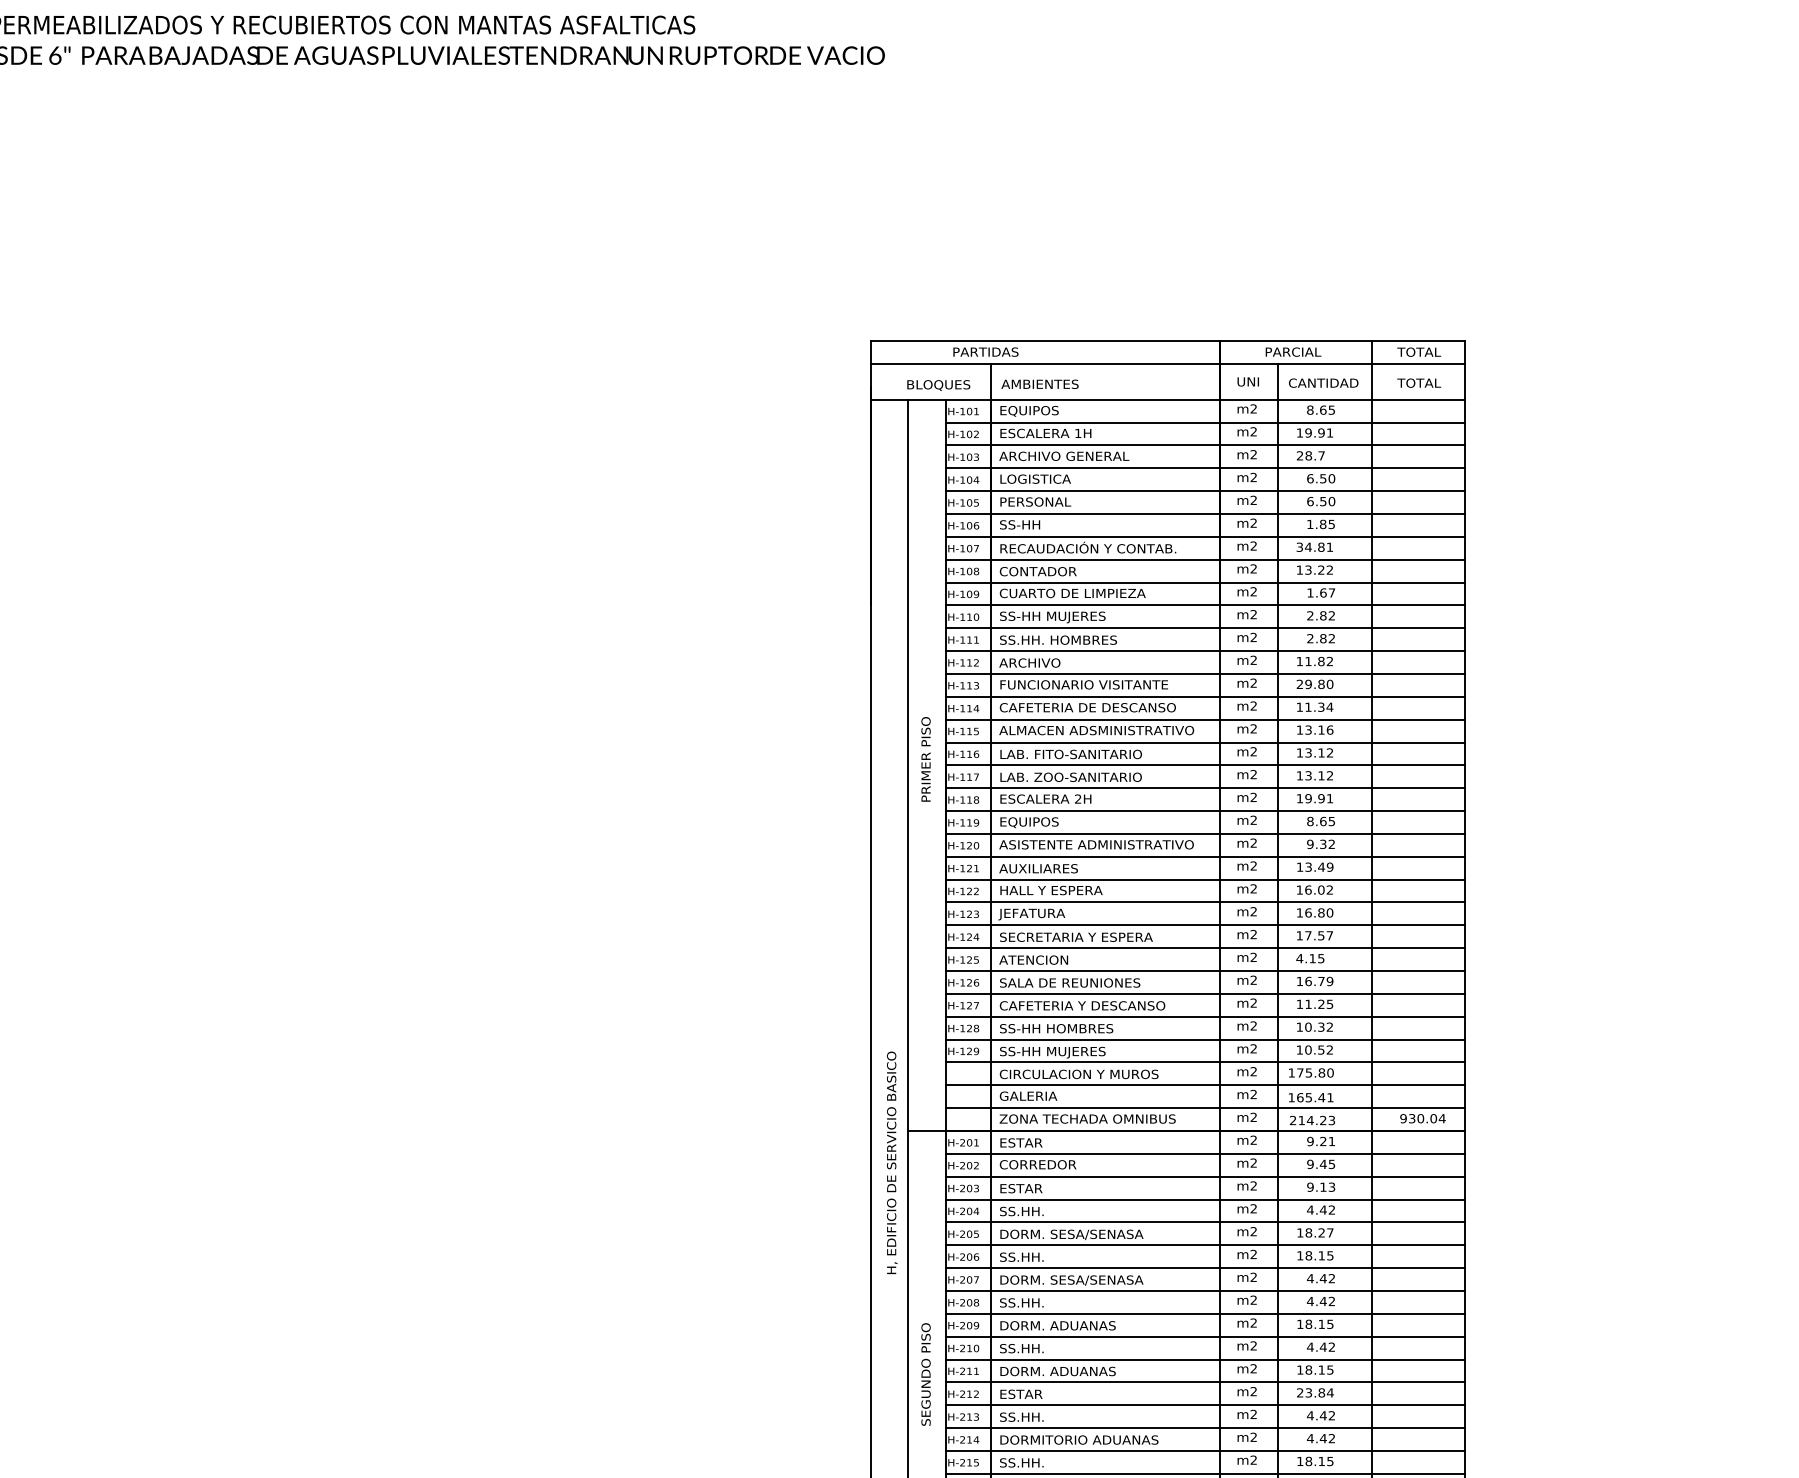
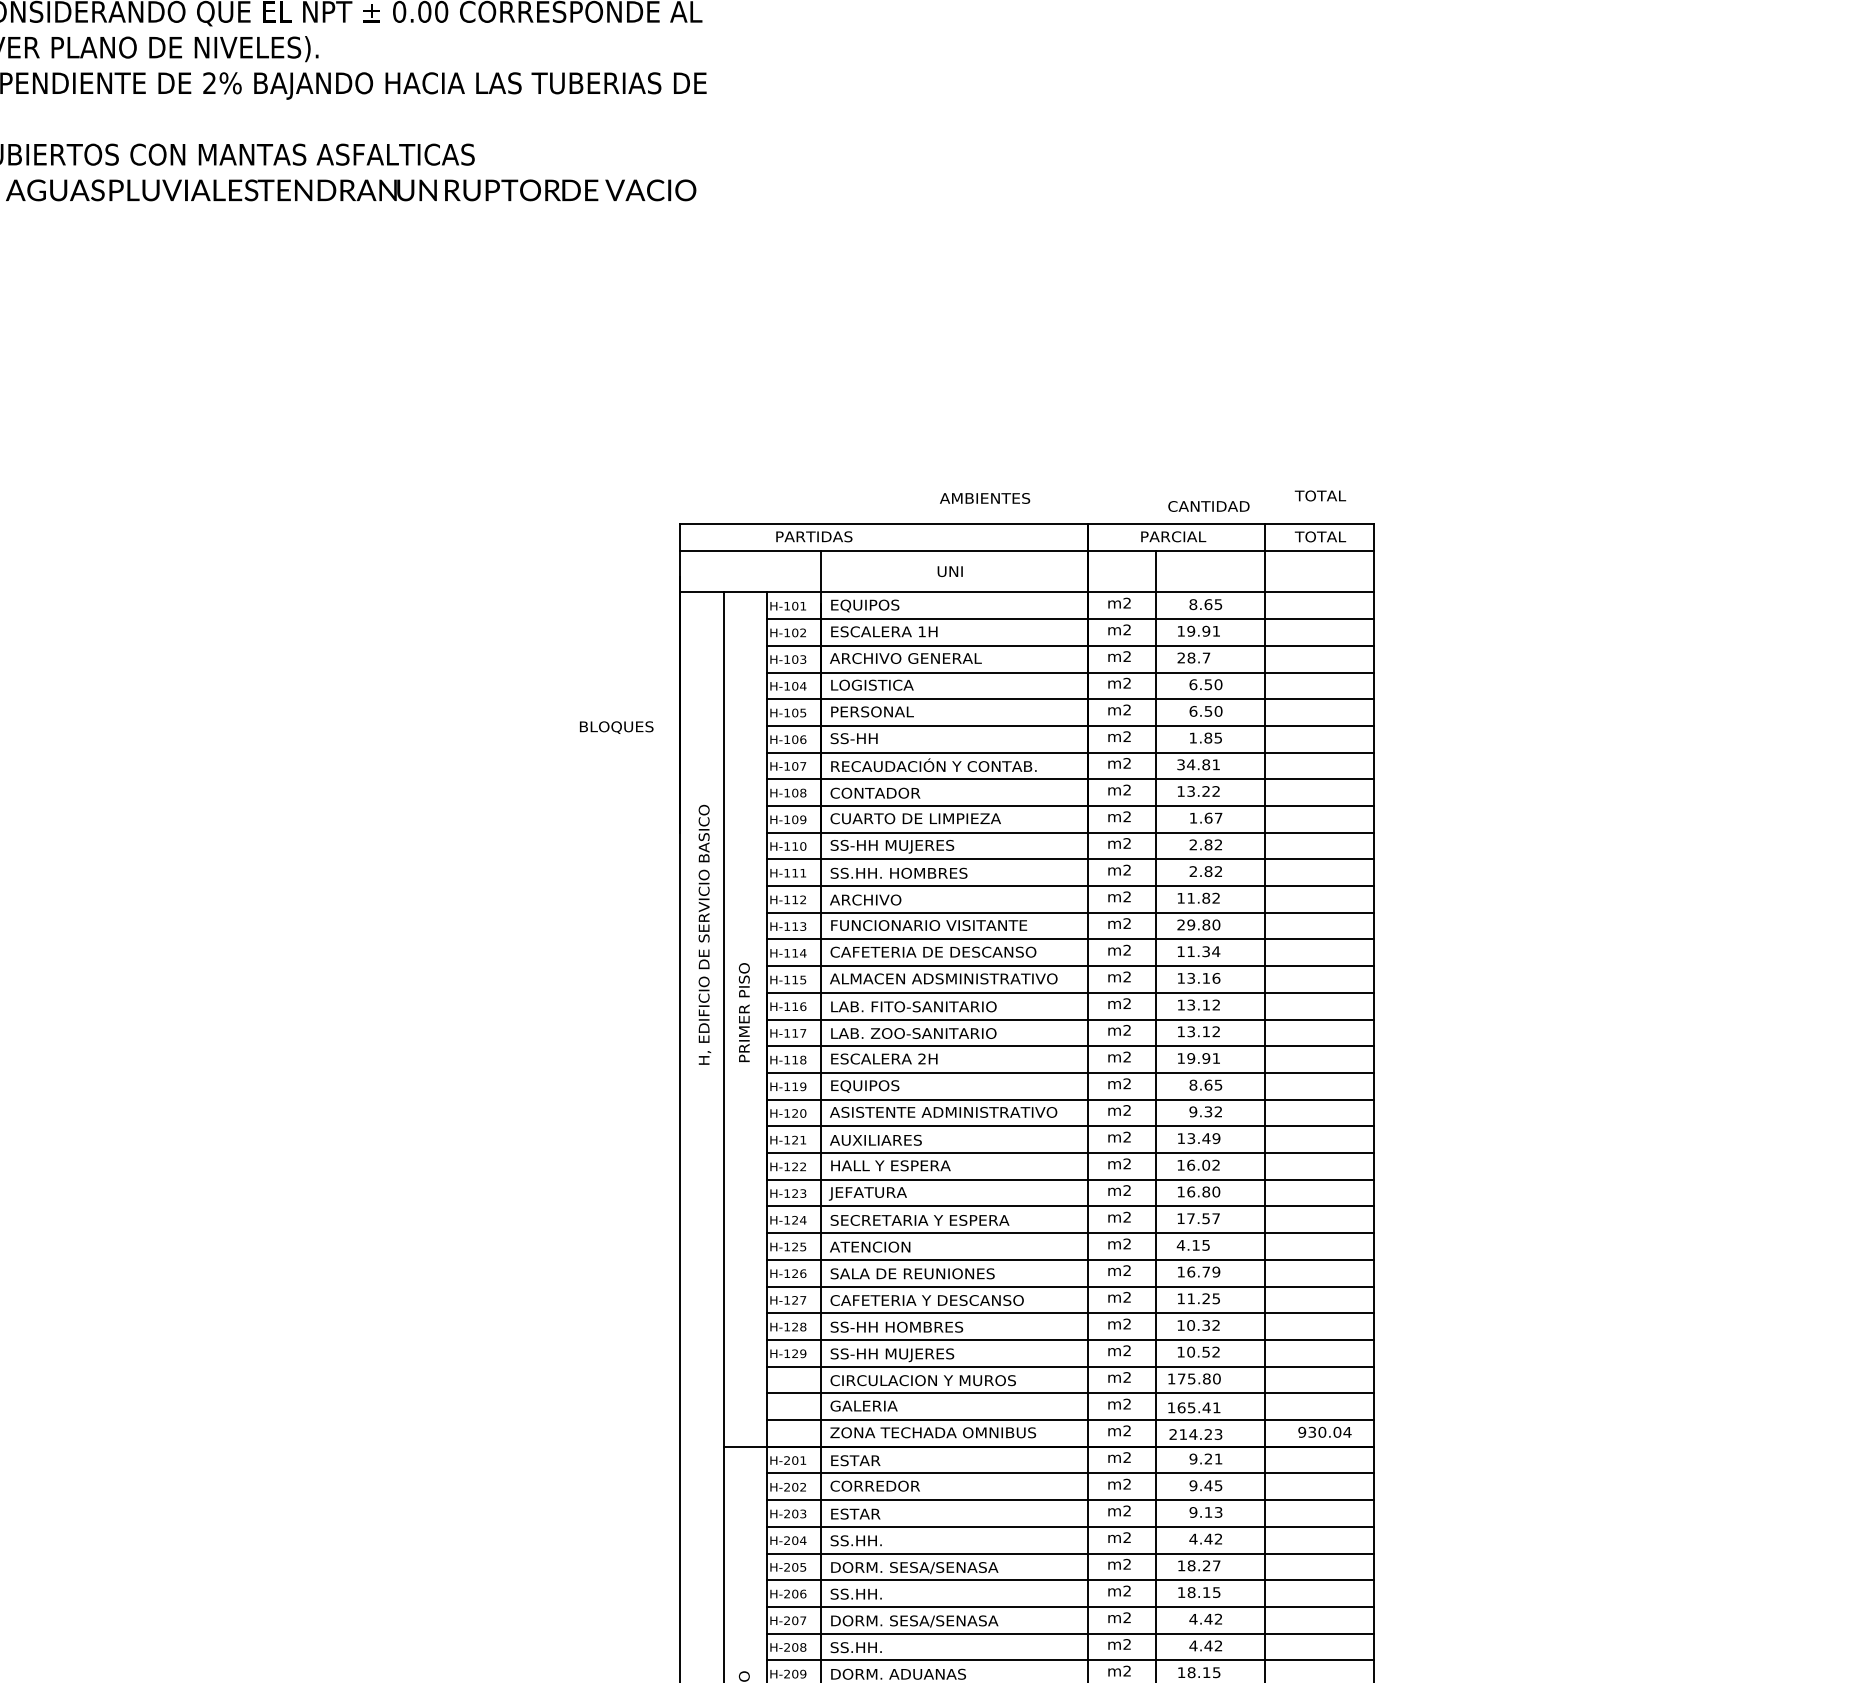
text: (1247, 381) -> (949, 571), moved
text: (1323, 382) -> (1208, 505), moved
text: (1418, 382) -> (1319, 495), moved
text: (1039, 383) -> (984, 497), moved
text: (938, 385) -> (616, 727), moved
text: (892, 1162) -> (705, 934), moved

